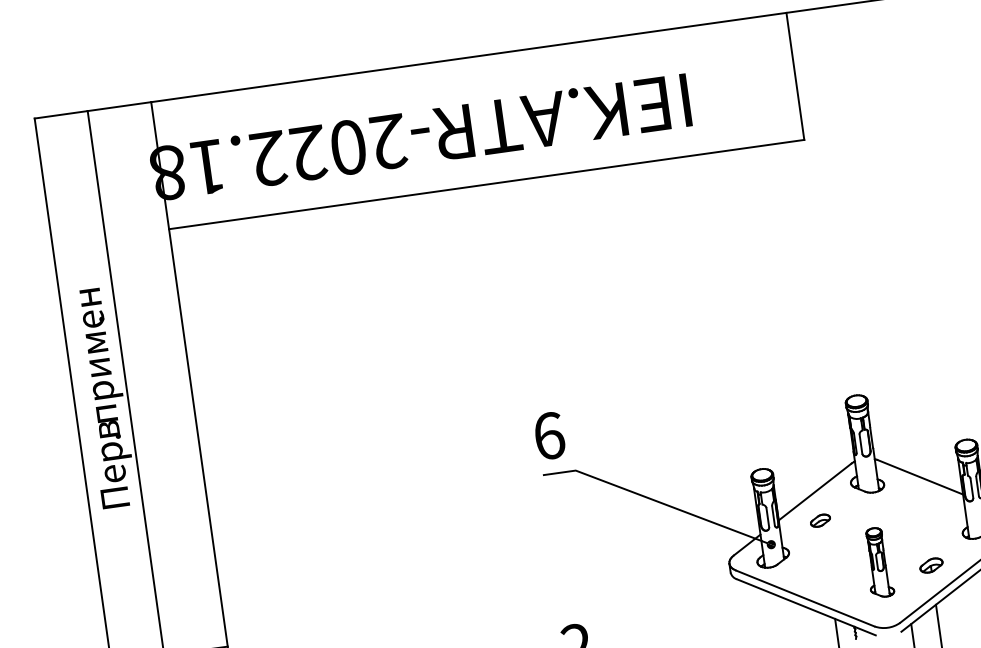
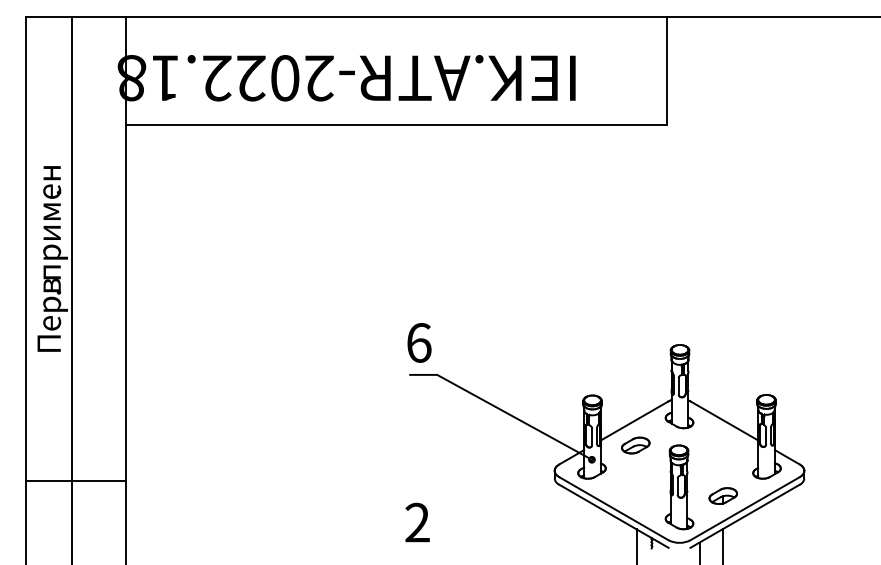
part: (820, 520) -> (635, 445), size x1.67
part: (878, 562) -> (679, 487), size x1.43
part: (931, 564) -> (723, 495), size x1.43

